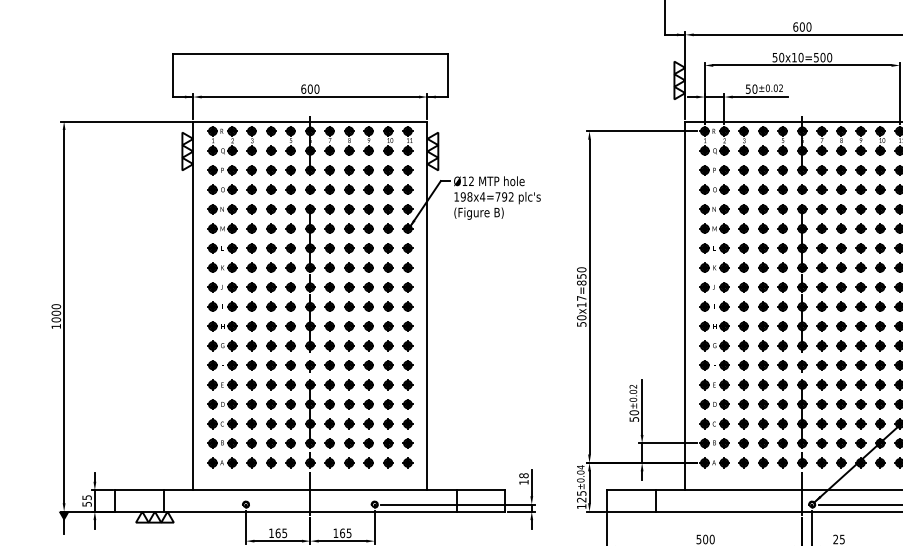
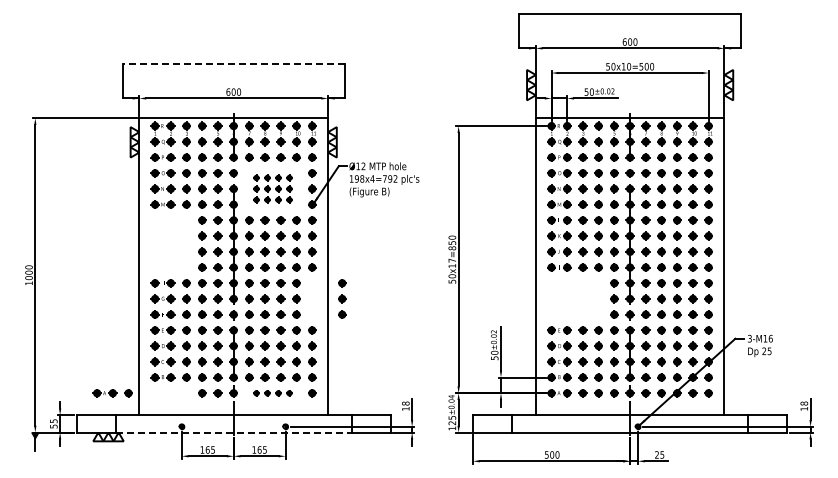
line: (310, 54) -> (233, 64), solid -> dashed
part: (358, 208) -> (272, 188), size x0.7
part: (231, 277) -> (170, 243), removed
part: (408, 345) -> (342, 298), moved
part: (733, 345) -> (574, 298), removed
part: (231, 463) -> (112, 393), moved
part: (358, 463) -> (272, 393), size x0.7
line: (310, 511) -> (233, 432), solid -> dashed

